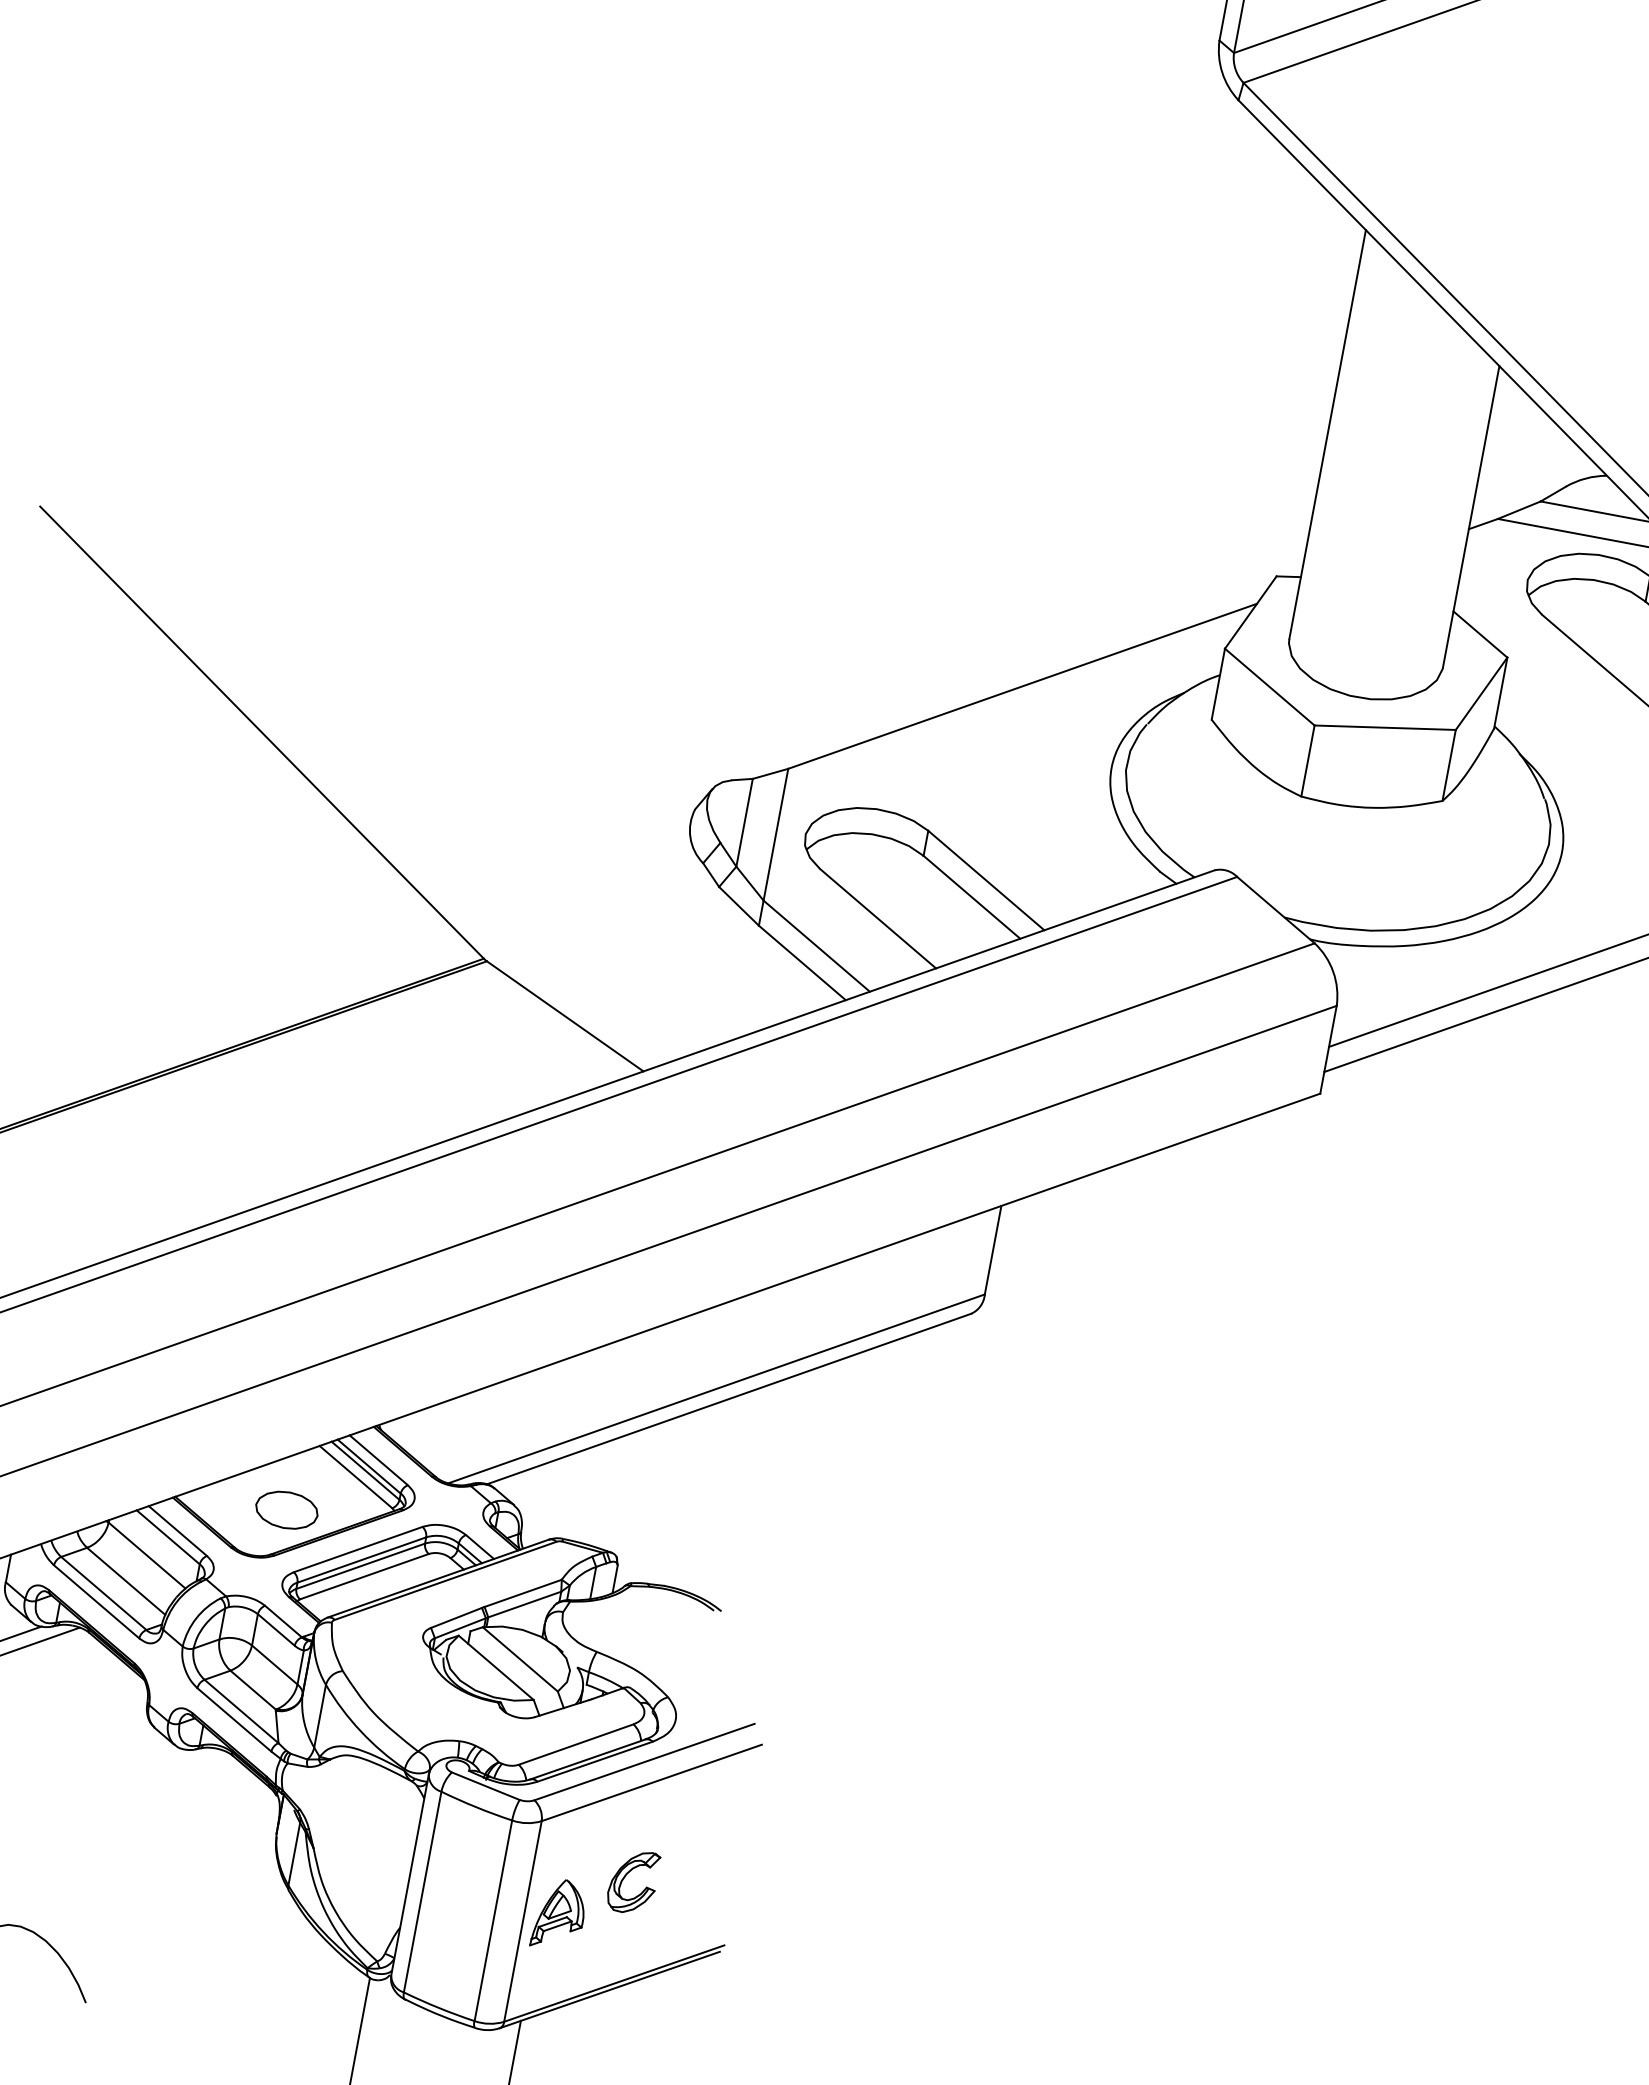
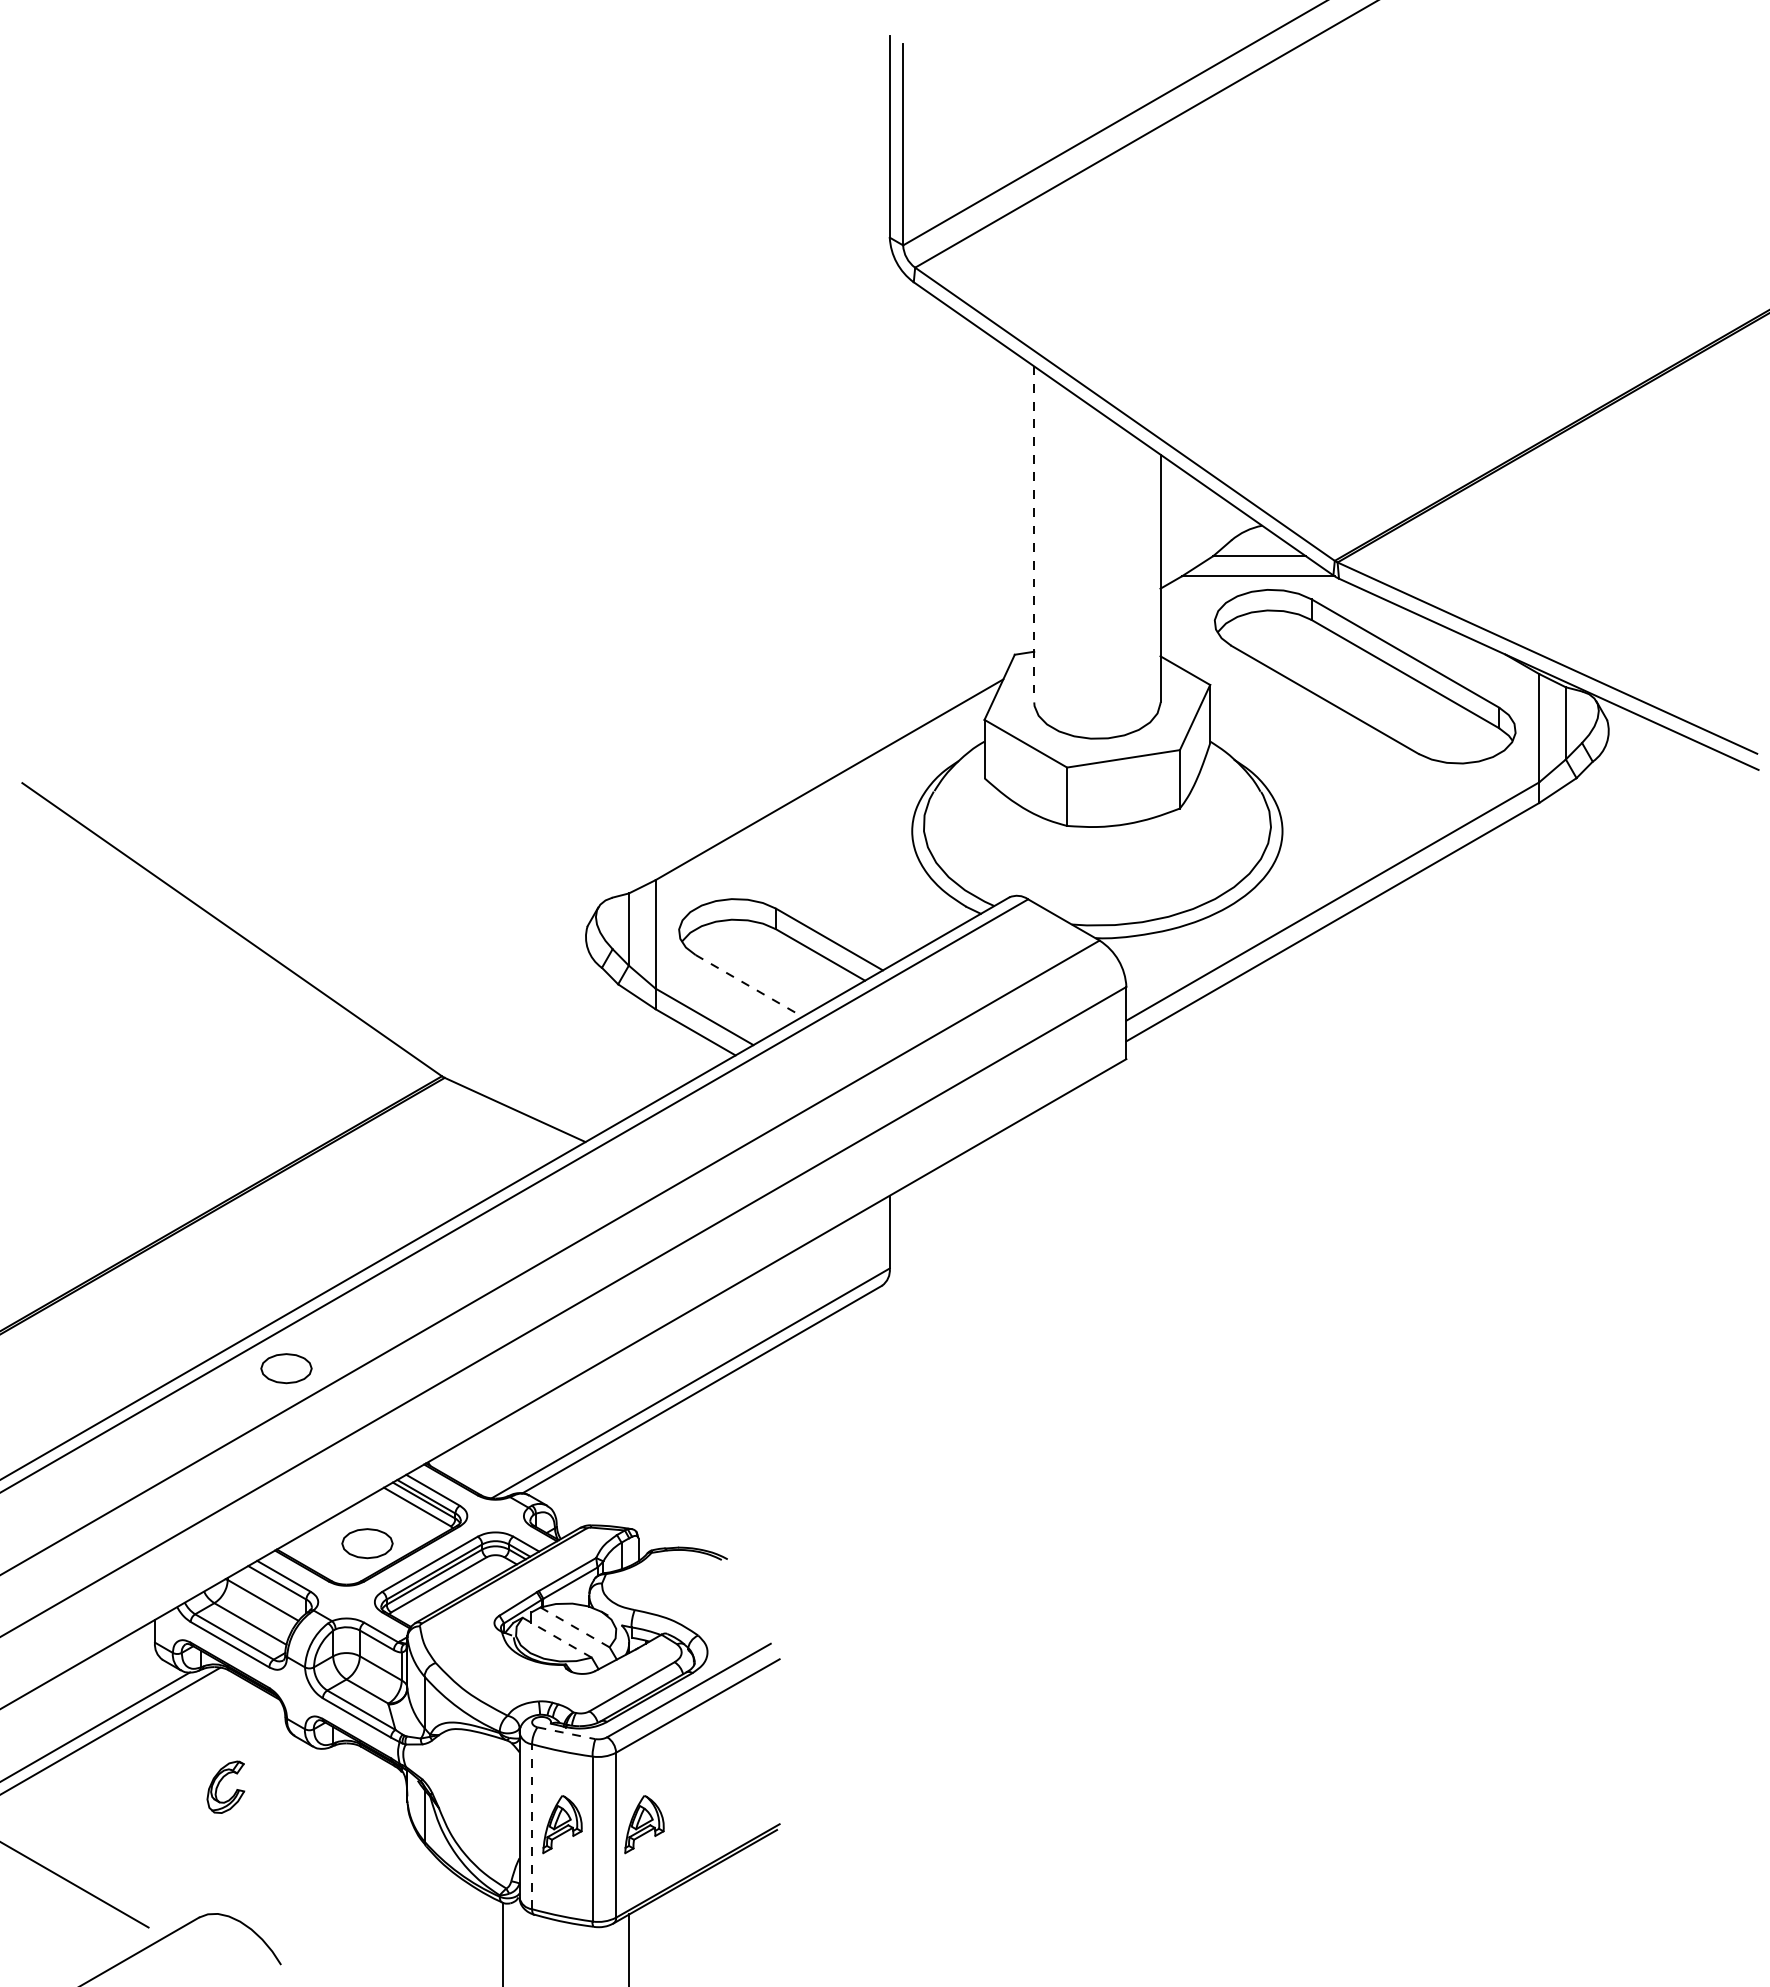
line: (1327, 434) -> (1034, 534), solid -> dashed
line: (878, 918) -> (749, 985), solid -> dashed
part: (228, 1278) -> (286, 1368), added
line: (520, 1659) -> (575, 1627), solid -> dashed
line: (496, 1667) -> (557, 1637), solid -> dashed
line: (485, 1786) -> (566, 1733), solid -> dashed
part: (626, 1876) -> (219, 1784), moved
line: (423, 1891) -> (532, 1826), solid -> dashed
part: (460, 1896) -> (562, 1824), added

